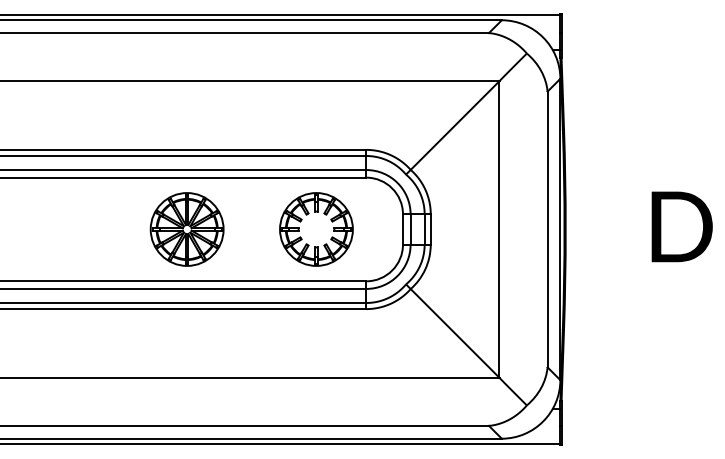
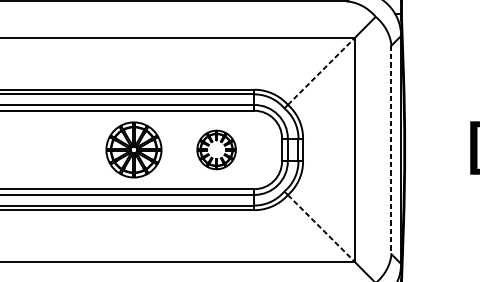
line: (455, 125) -> (321, 71), solid -> dashed
part: (186, 229) -> (133, 149), moved
part: (316, 229) -> (216, 149), size x0.7
line: (547, 229) -> (391, 149), solid -> dashed
line: (455, 333) -> (321, 228), solid -> dashed

